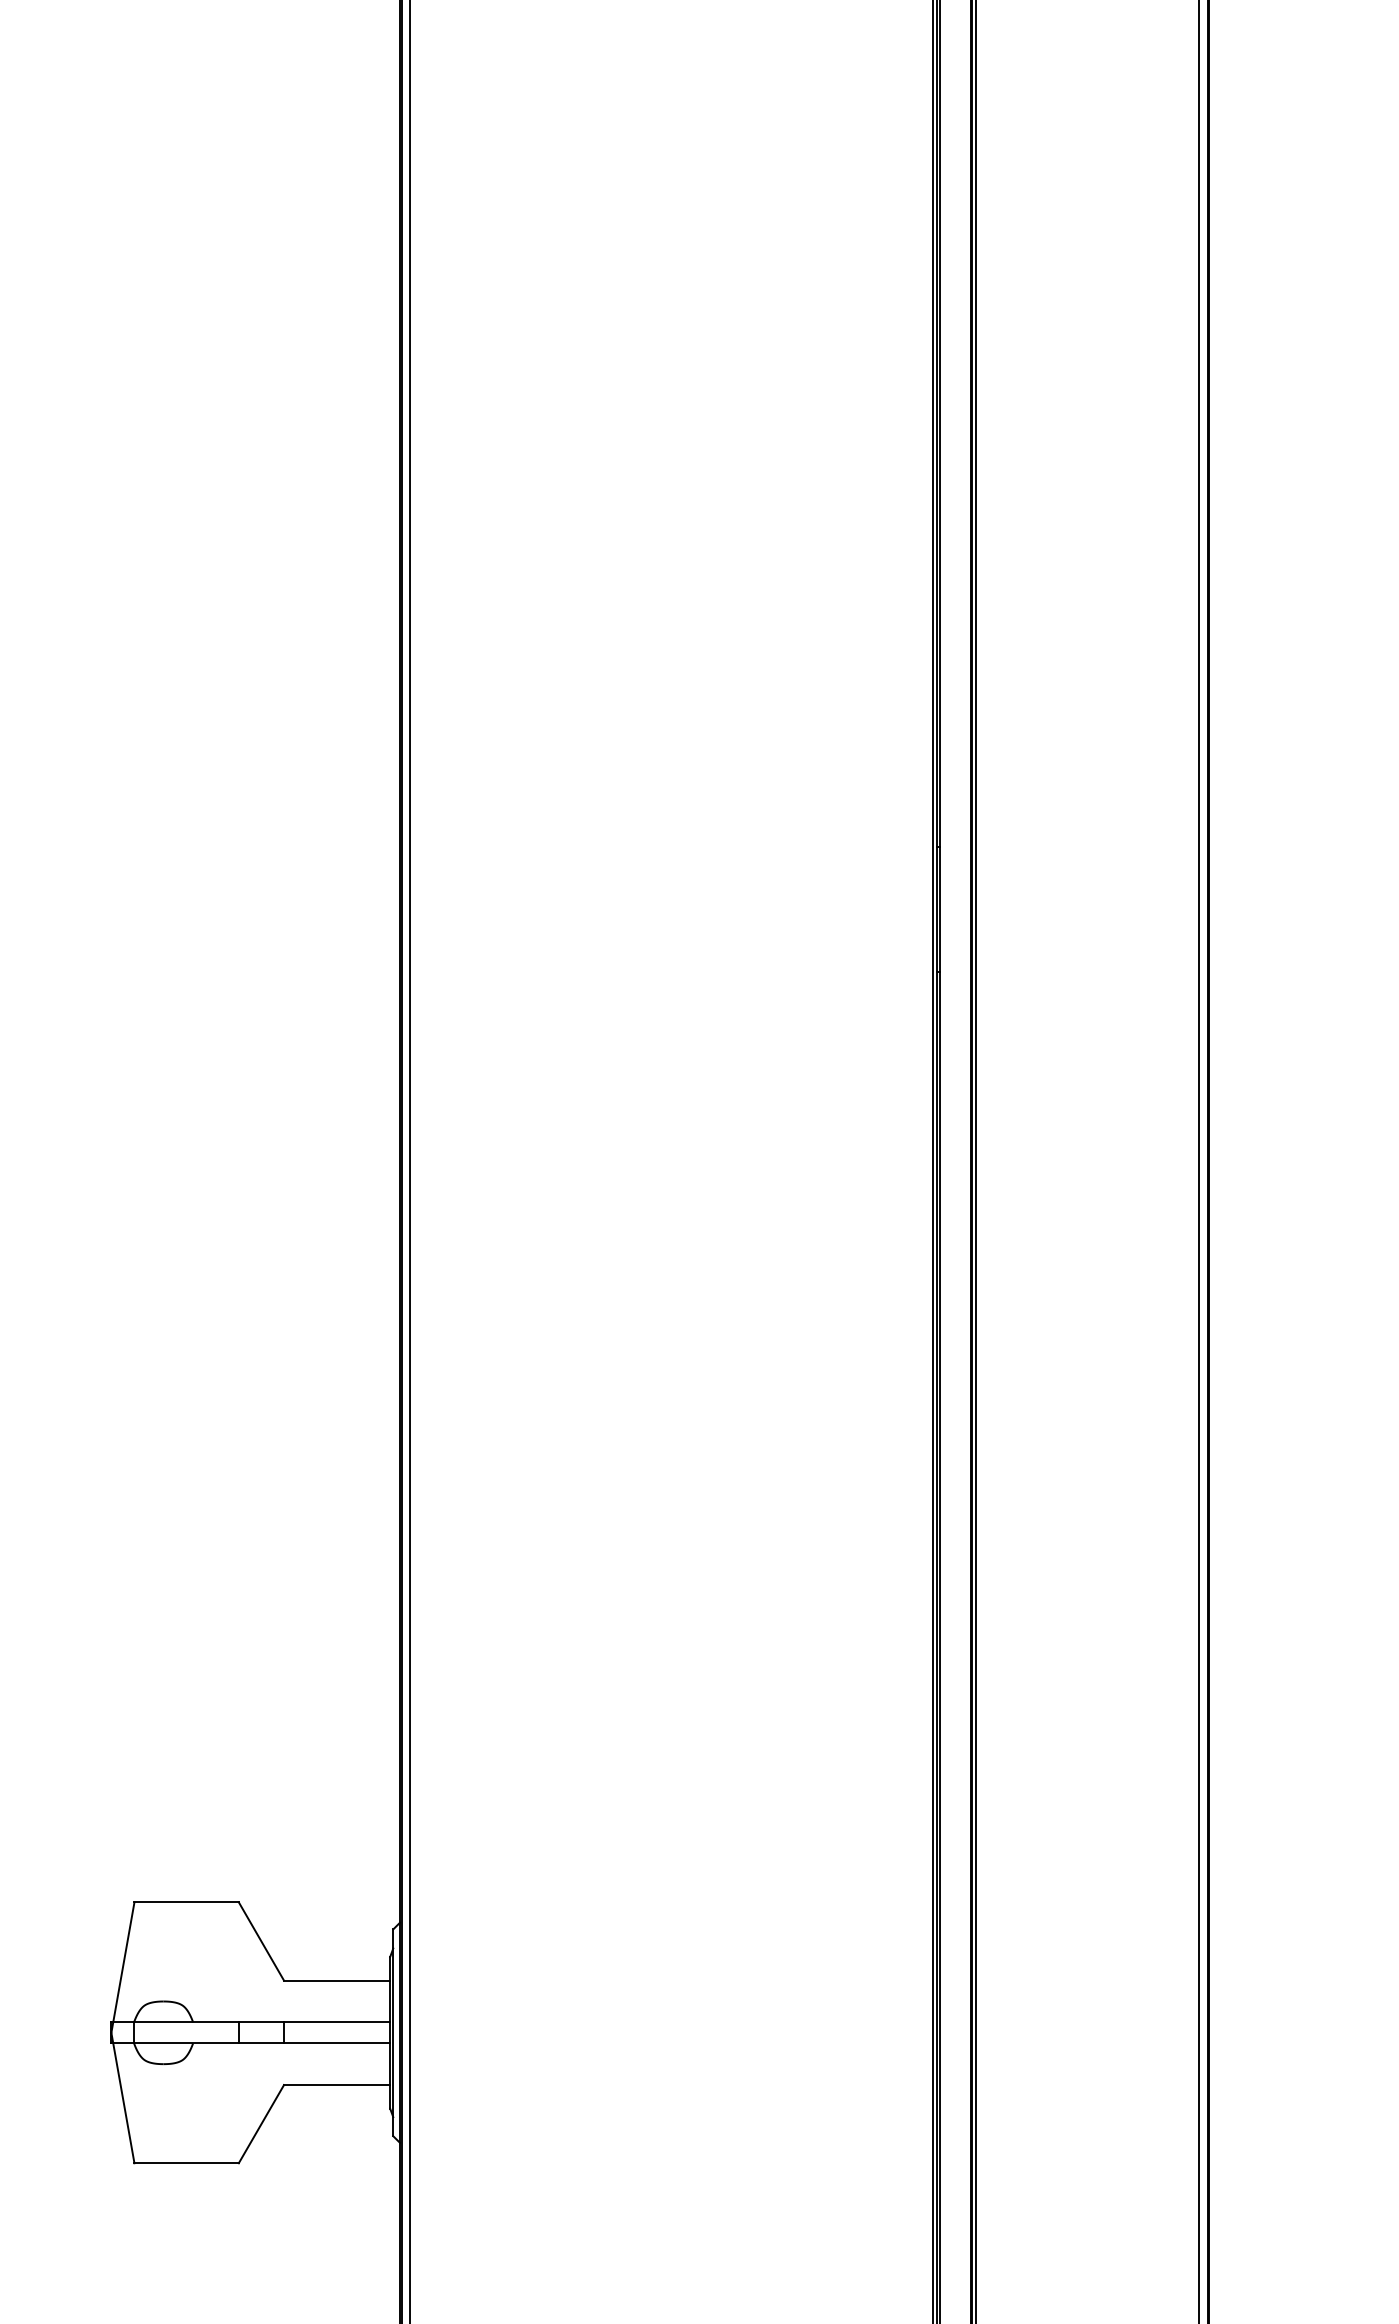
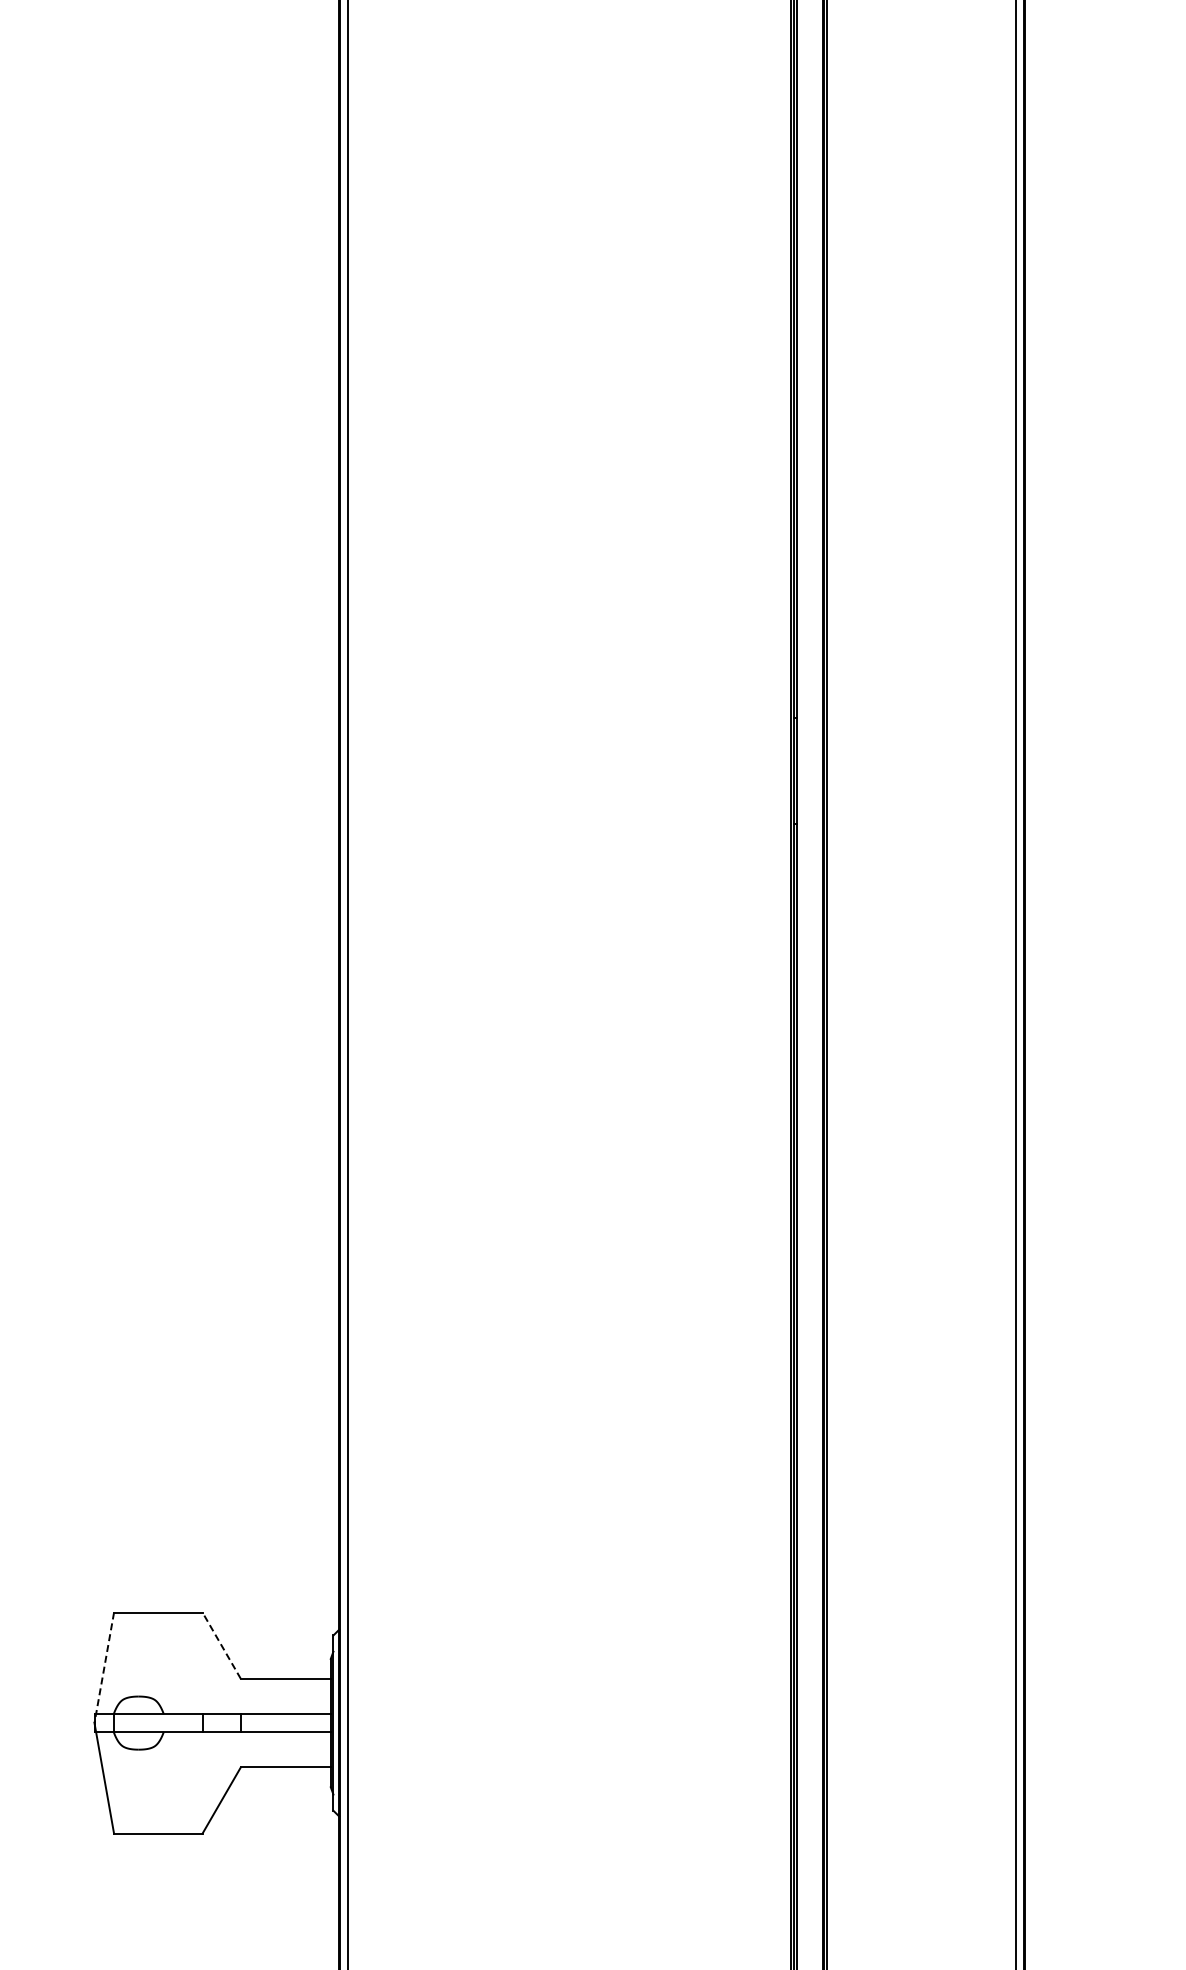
line: (261, 1941) -> (221, 1645), solid -> dashed
line: (123, 1968) -> (104, 1668), solid -> dashed

